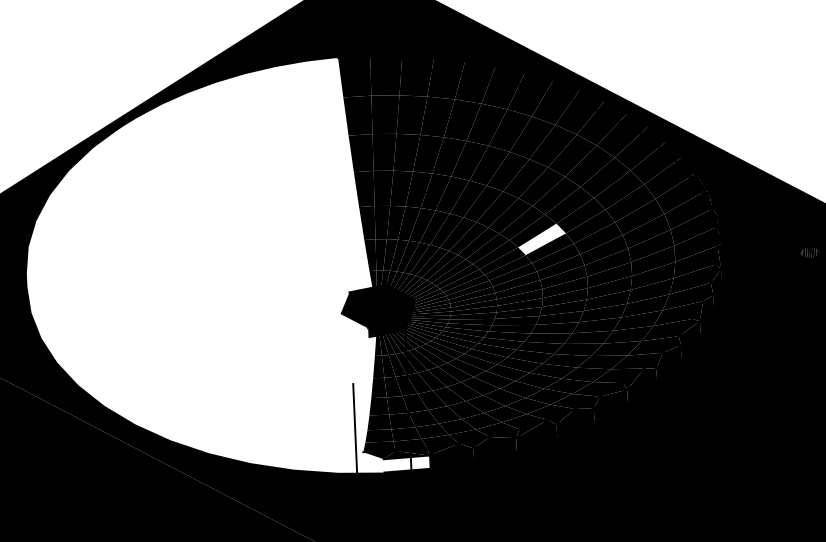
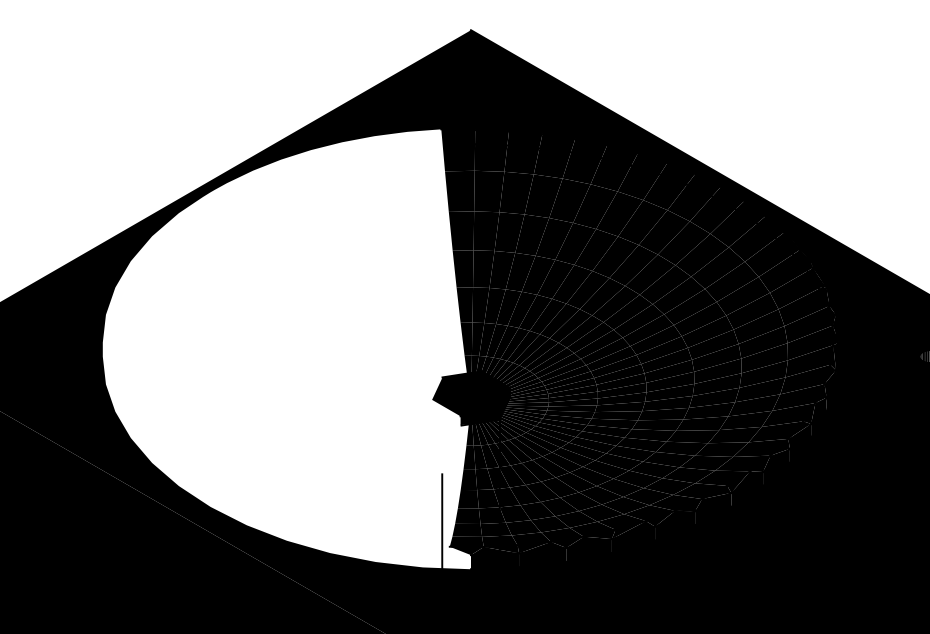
fill: (541, 239) -> (647, 330), added
fill: (406, 464) -> (494, 561), added

